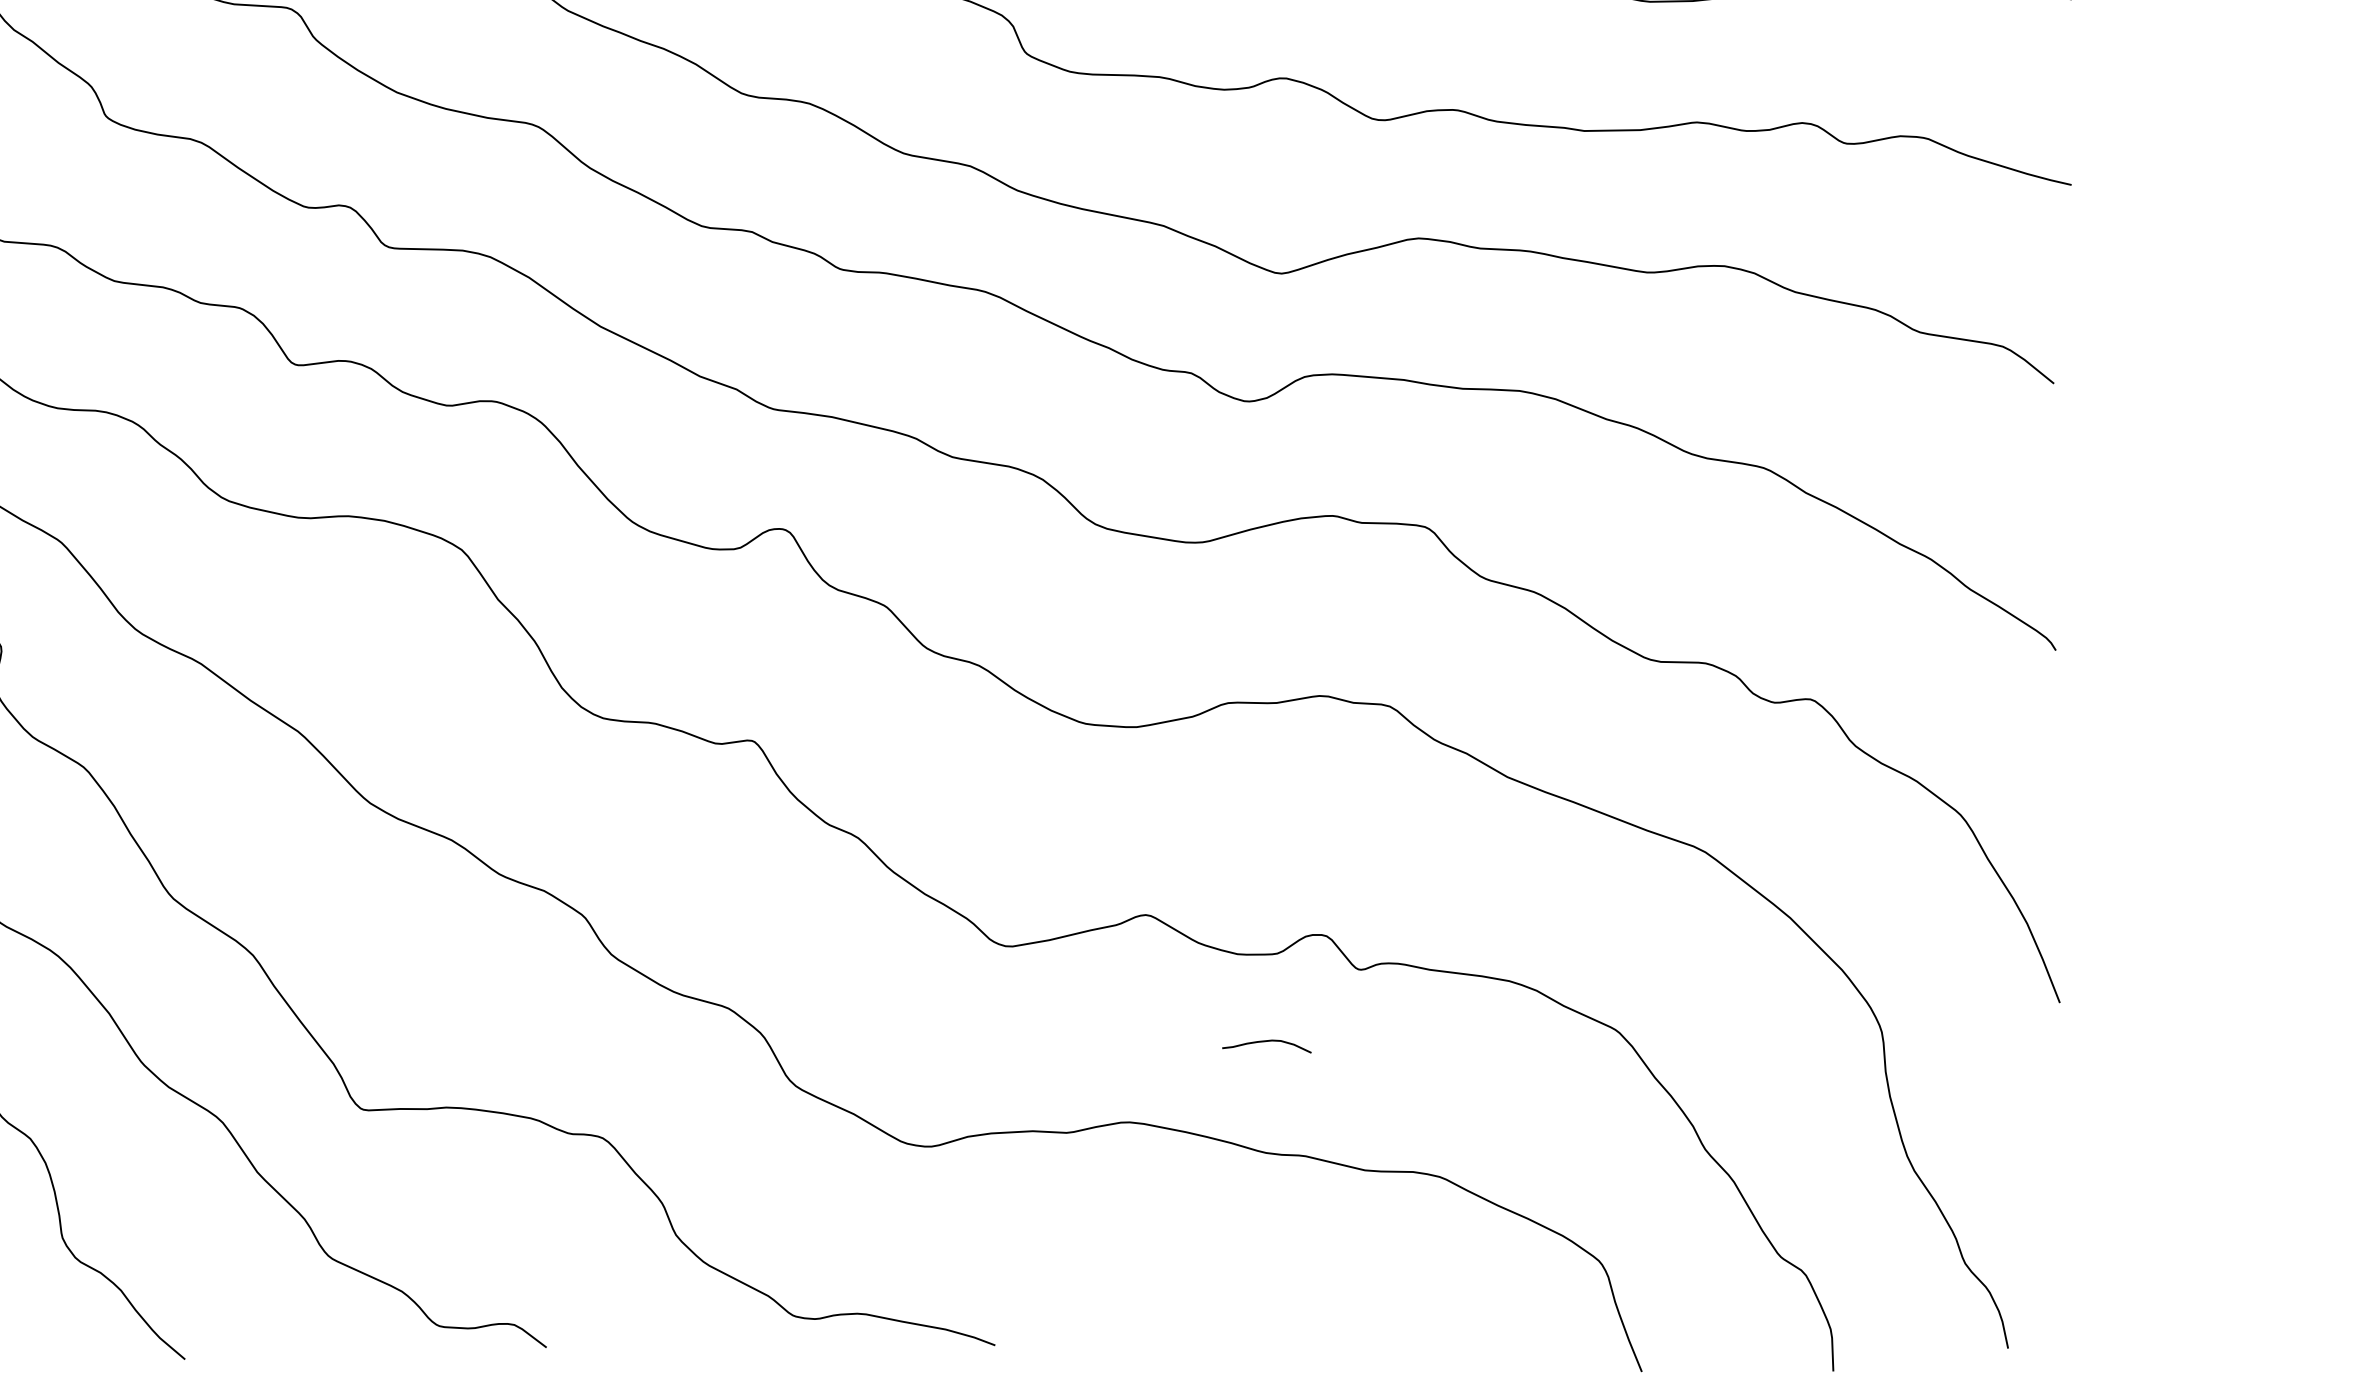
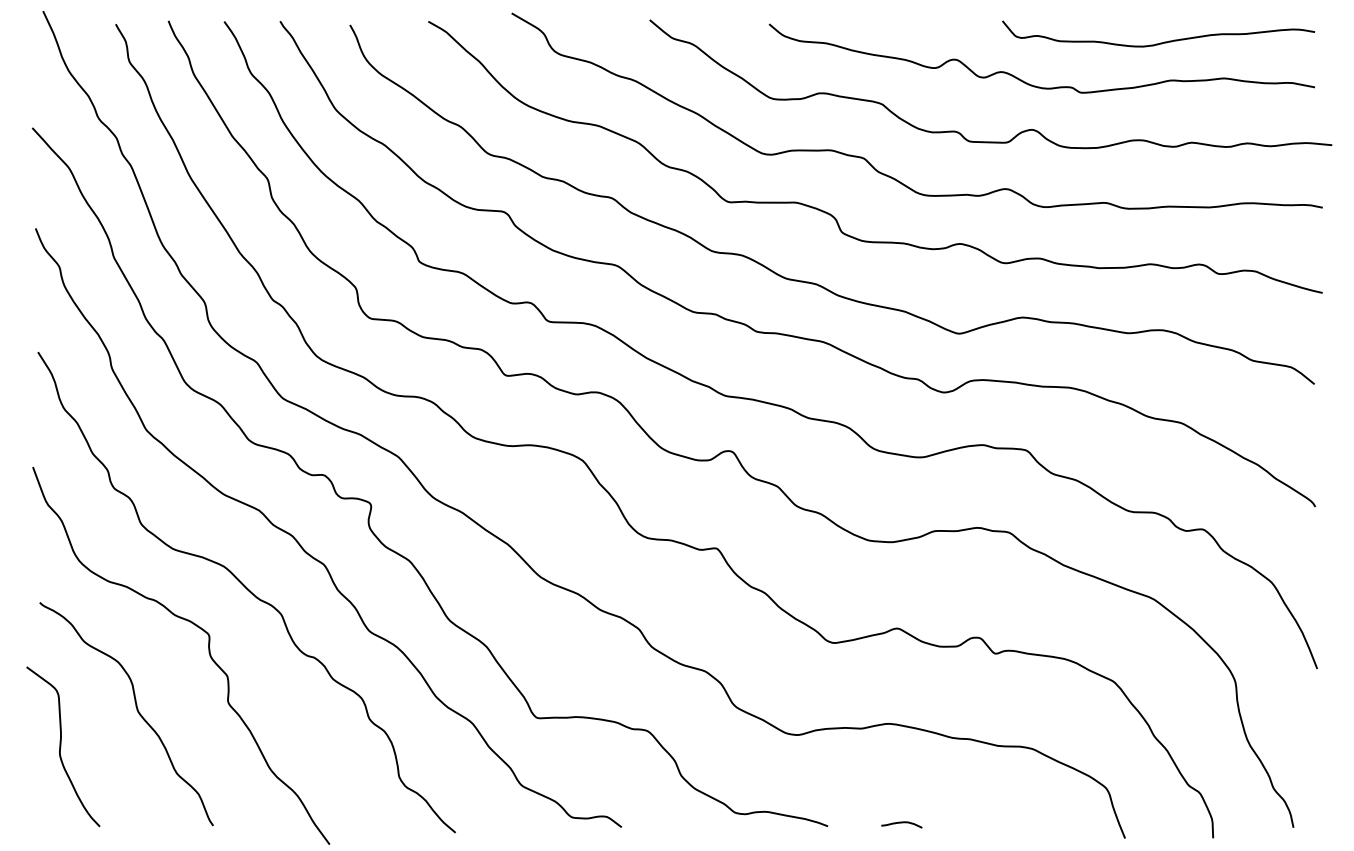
curve: (1266, 1043) -> (901, 823), moved

